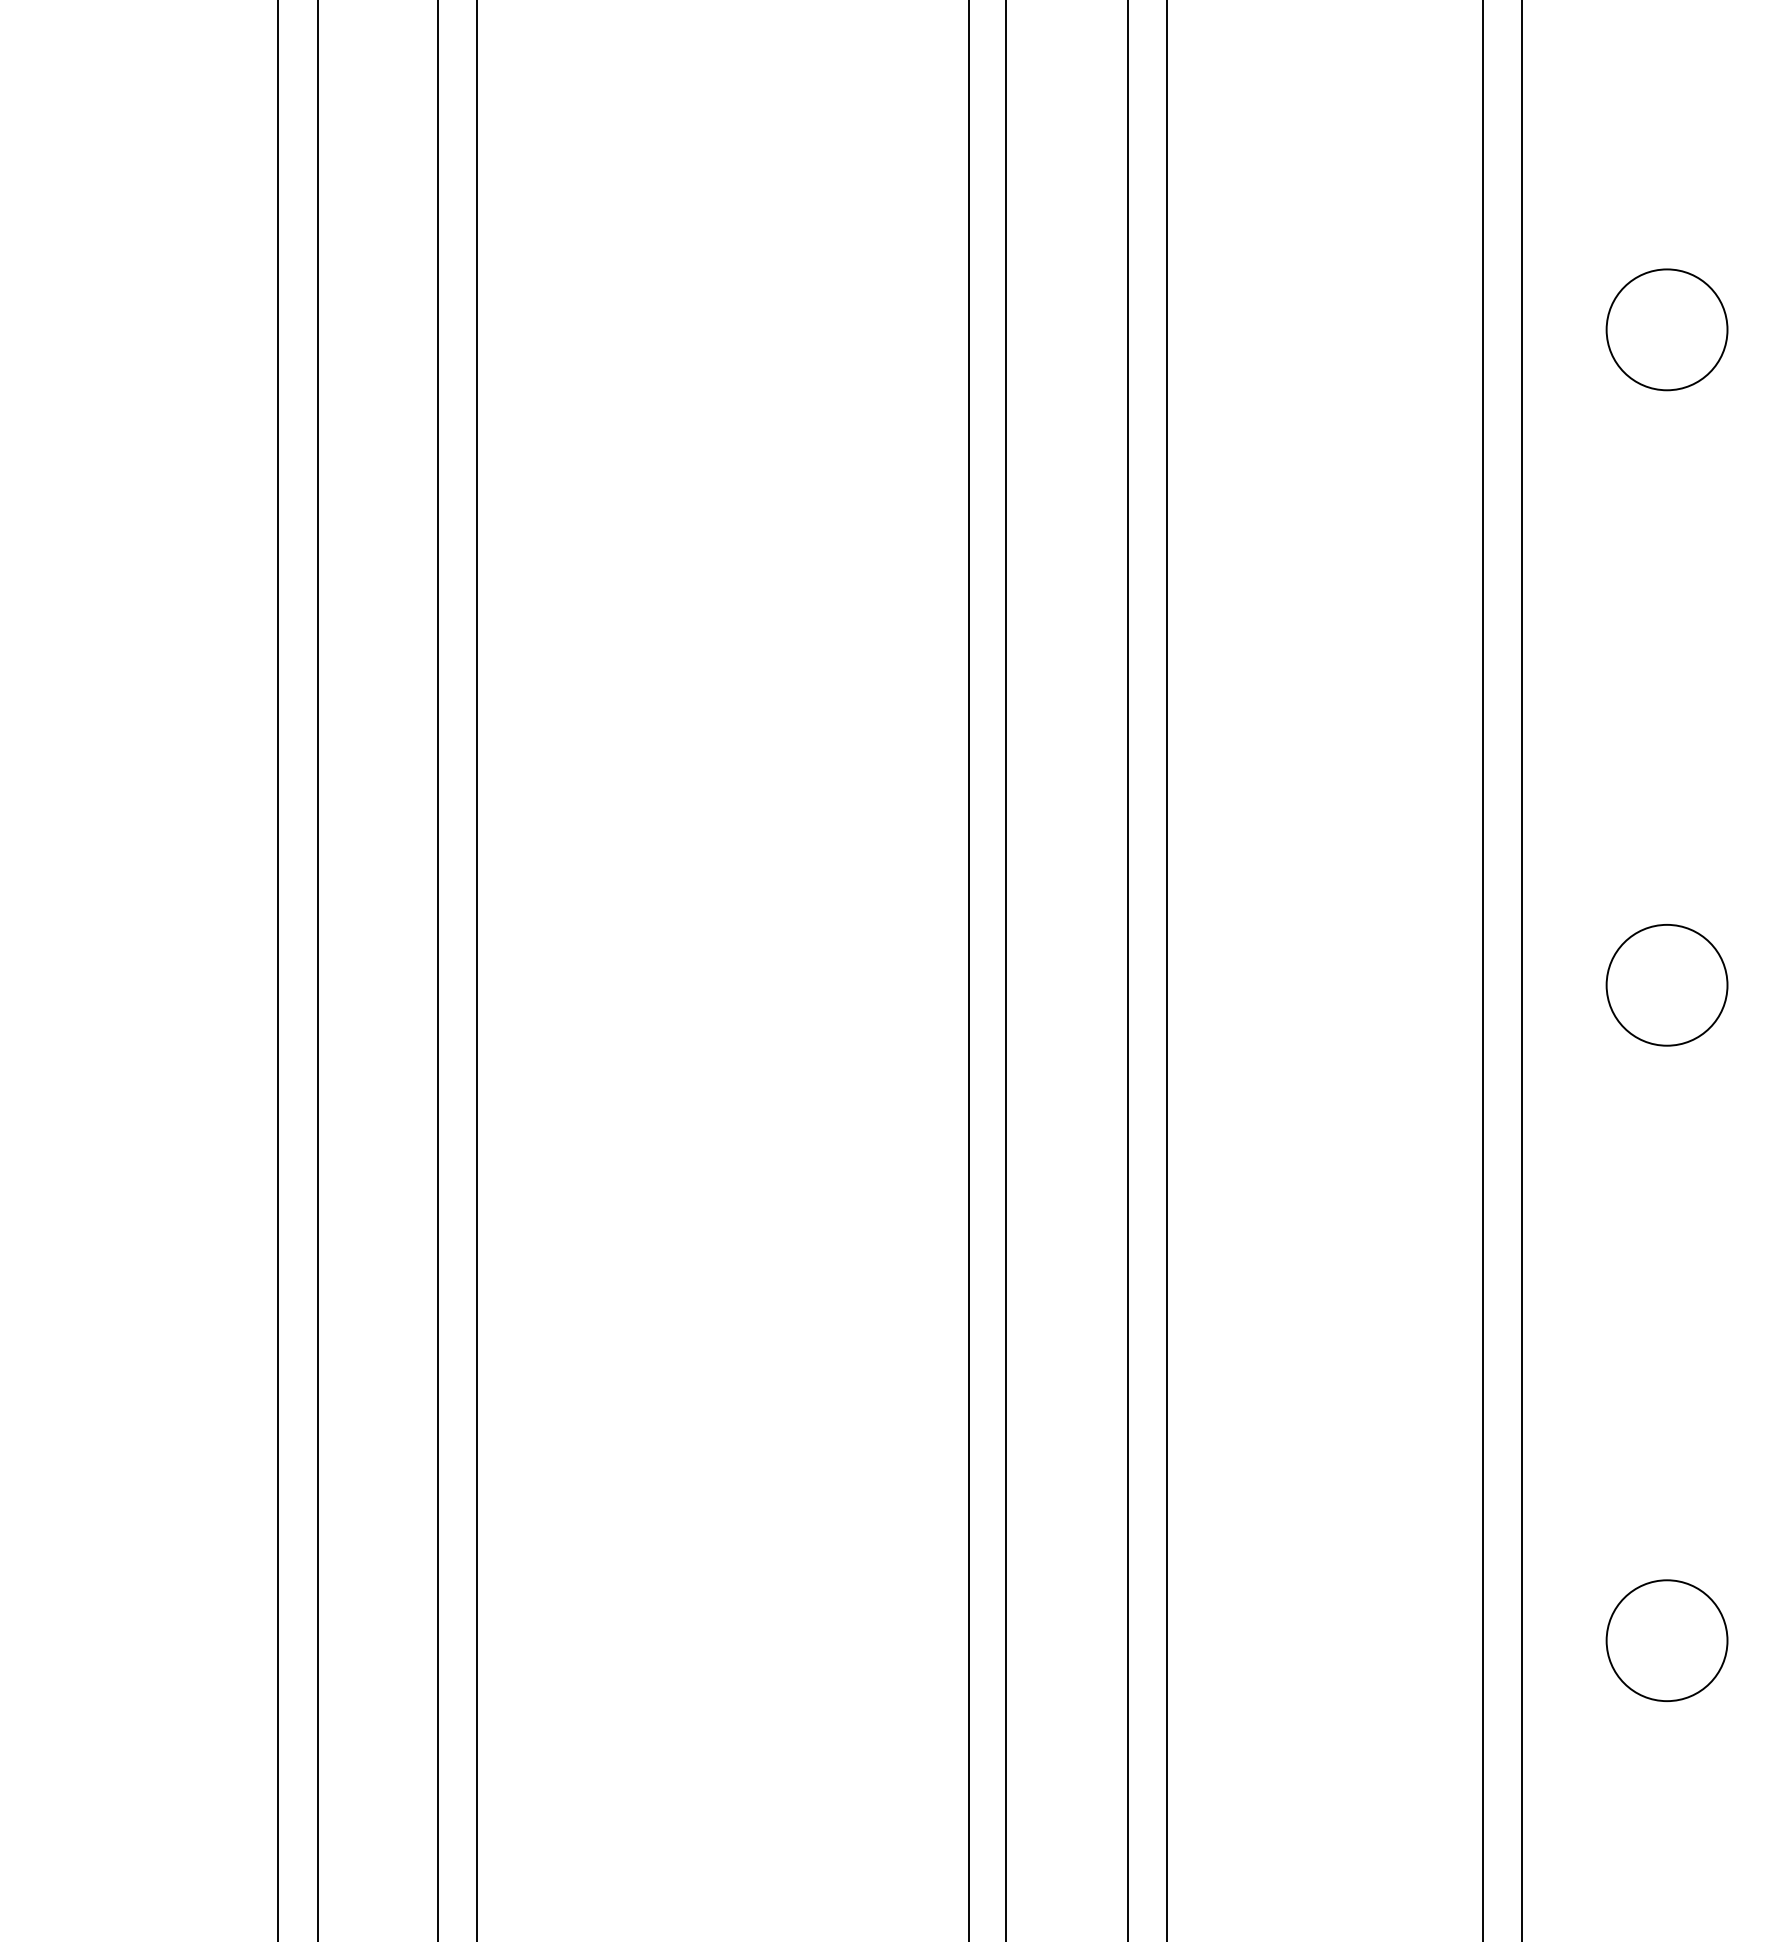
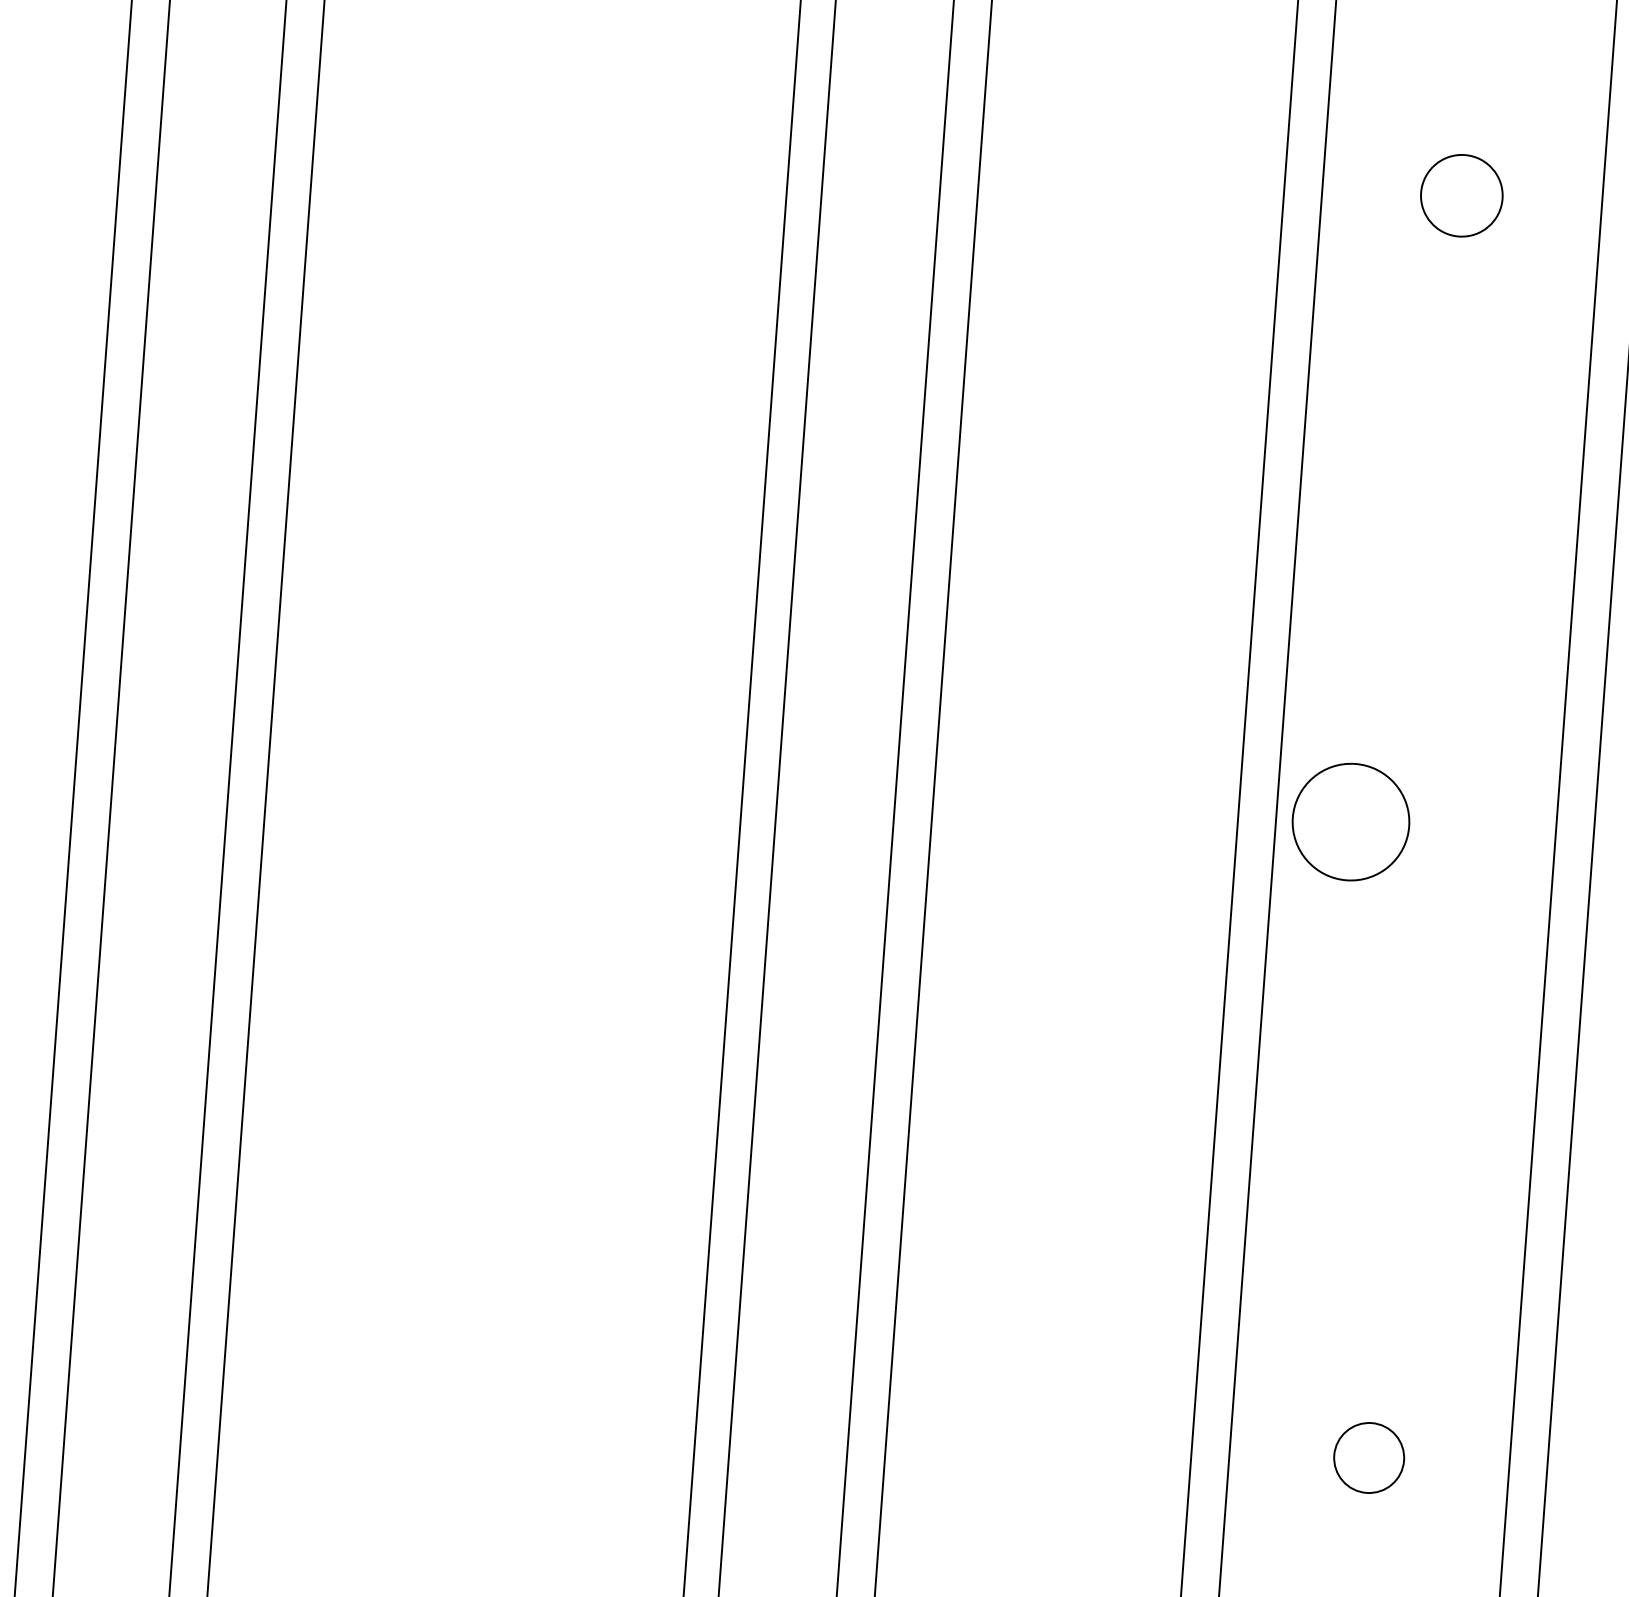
circle: (1666, 329) -> (1461, 195), size x0.7
circle: (1666, 985) -> (1350, 822), moved
circle: (1666, 1640) -> (1368, 1457), size x0.6

